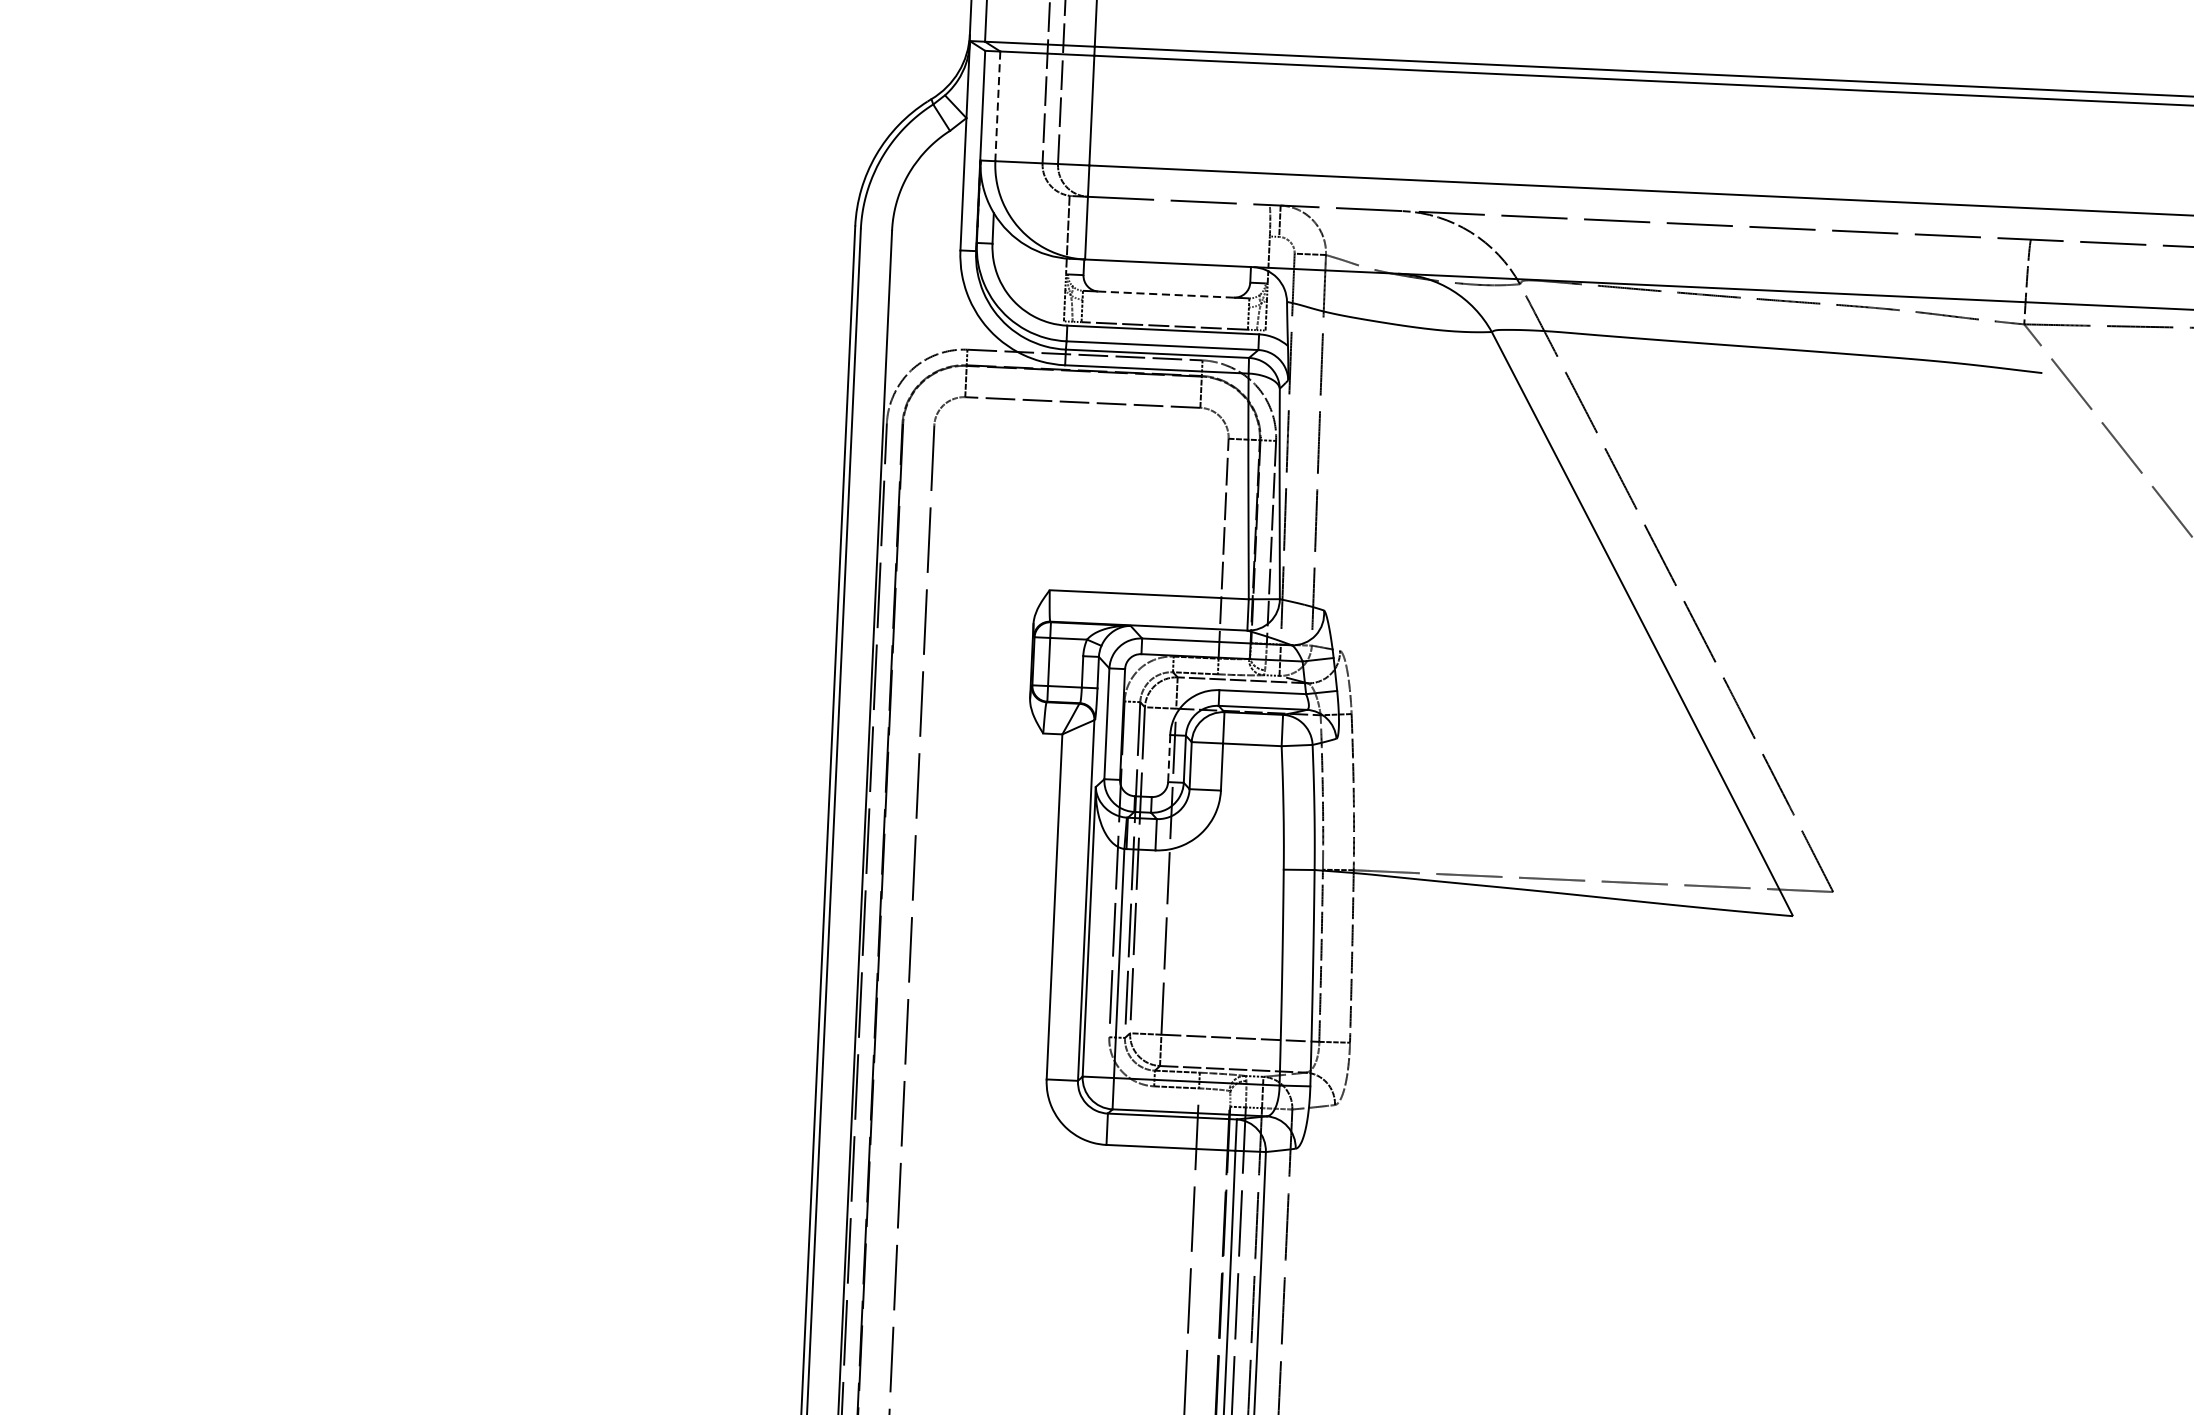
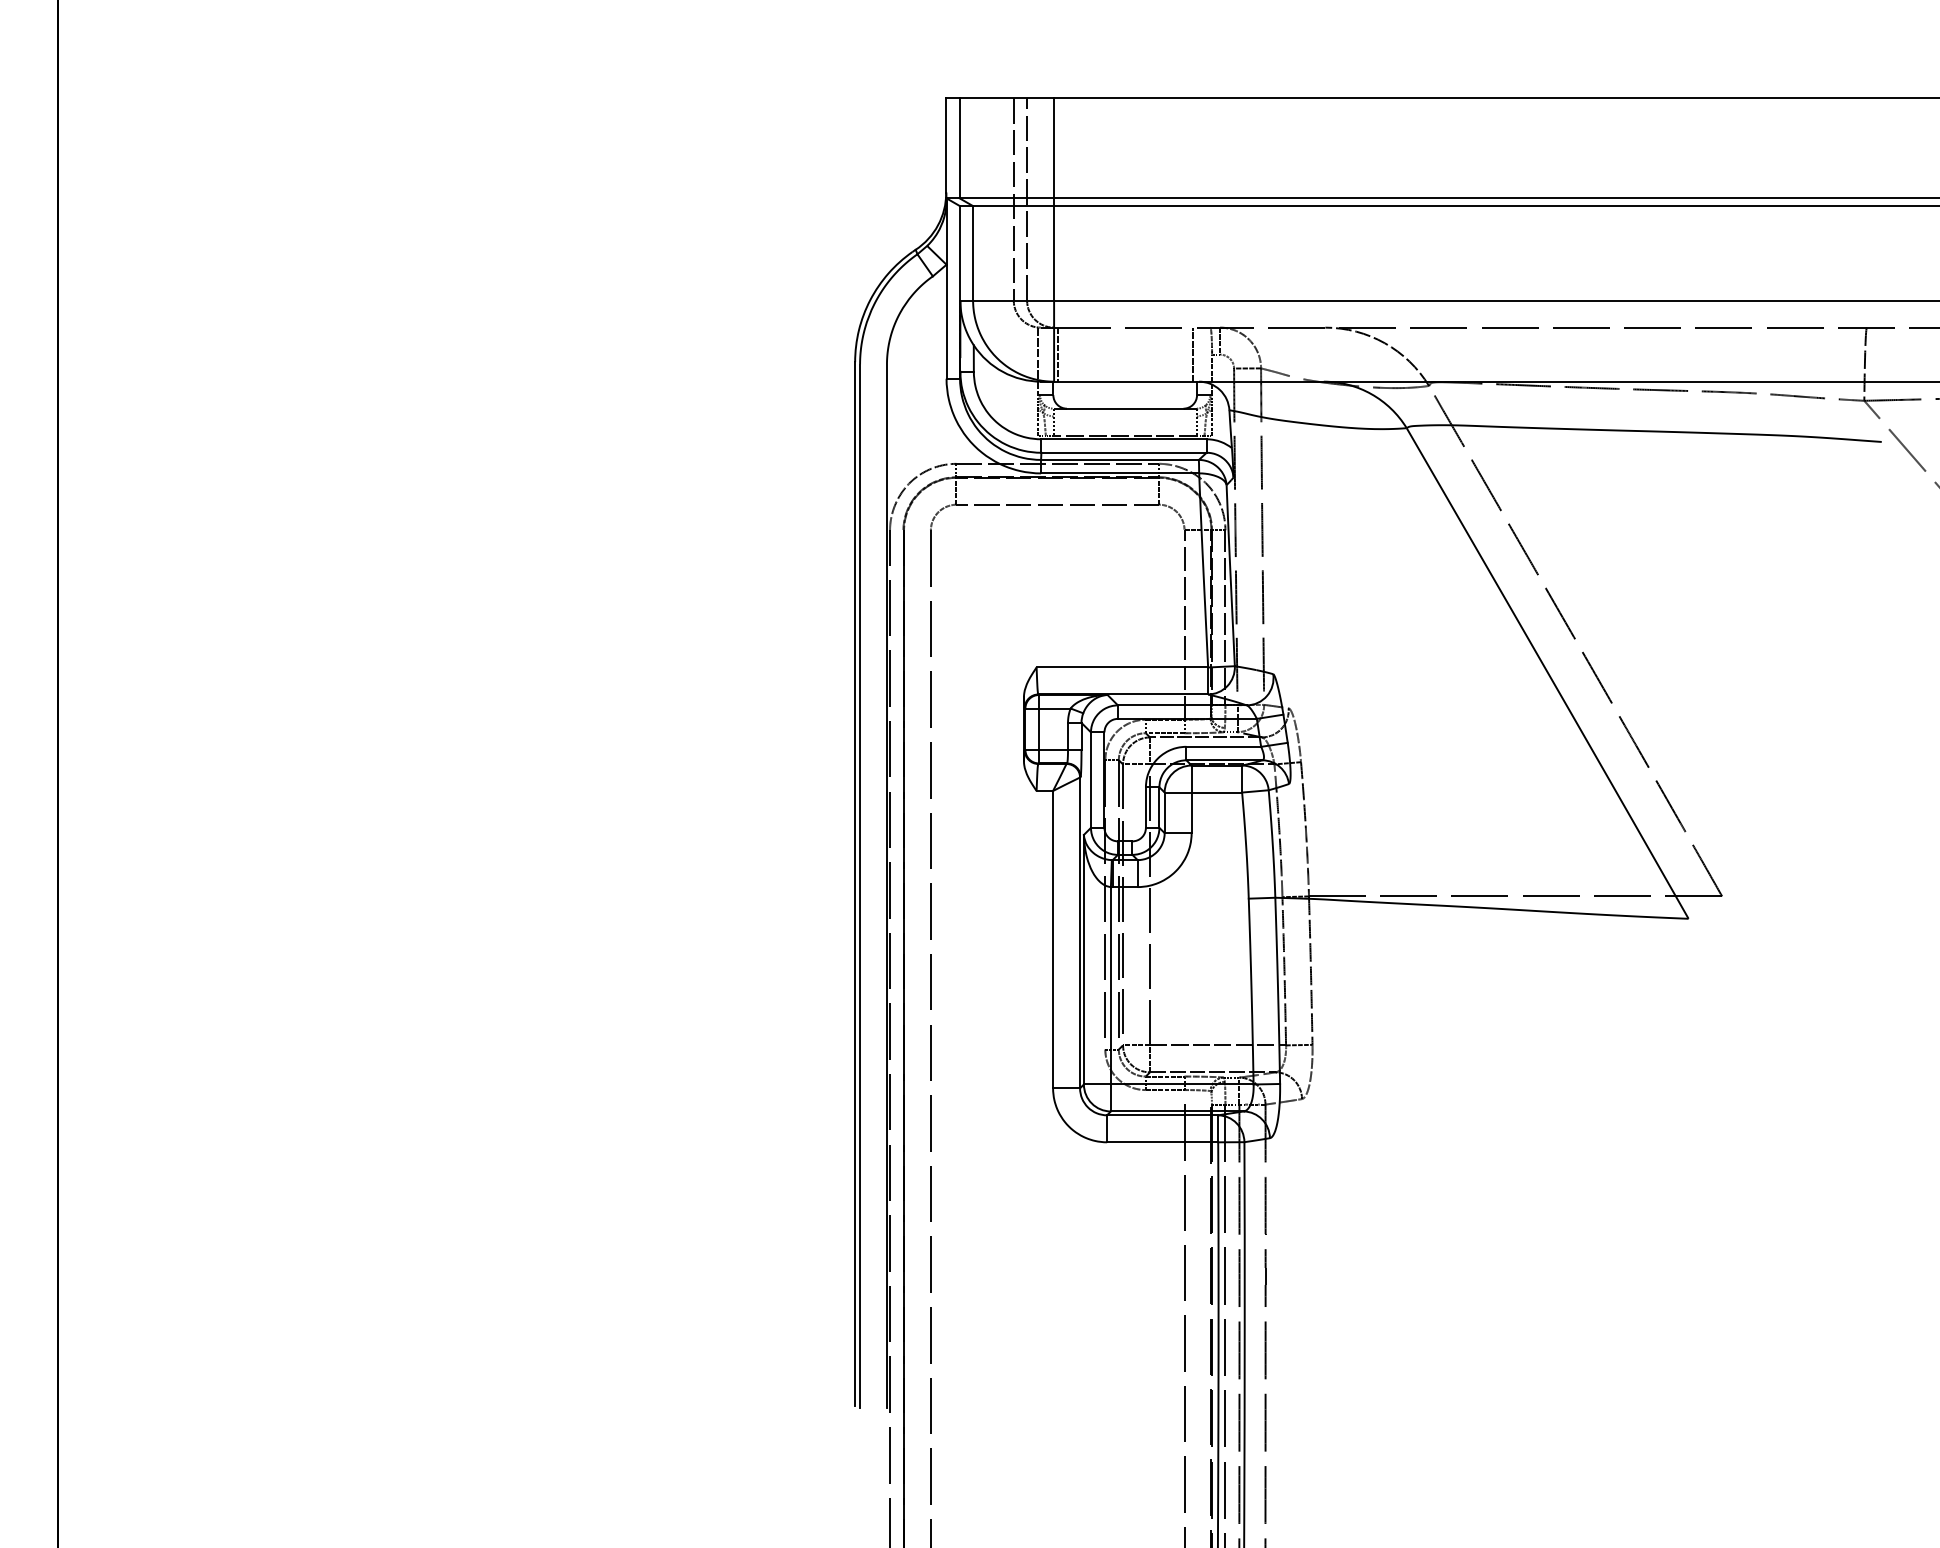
line: (998, 106) -> (973, 253), dashed -> solid
line: (1090, 228) -> (1057, 354), added
line: (1247, 235) -> (1192, 354), added
line: (1165, 294) -> (1124, 408), dashed -> solid
line: (1168, 759) -> (1145, 808), dashed -> solid

